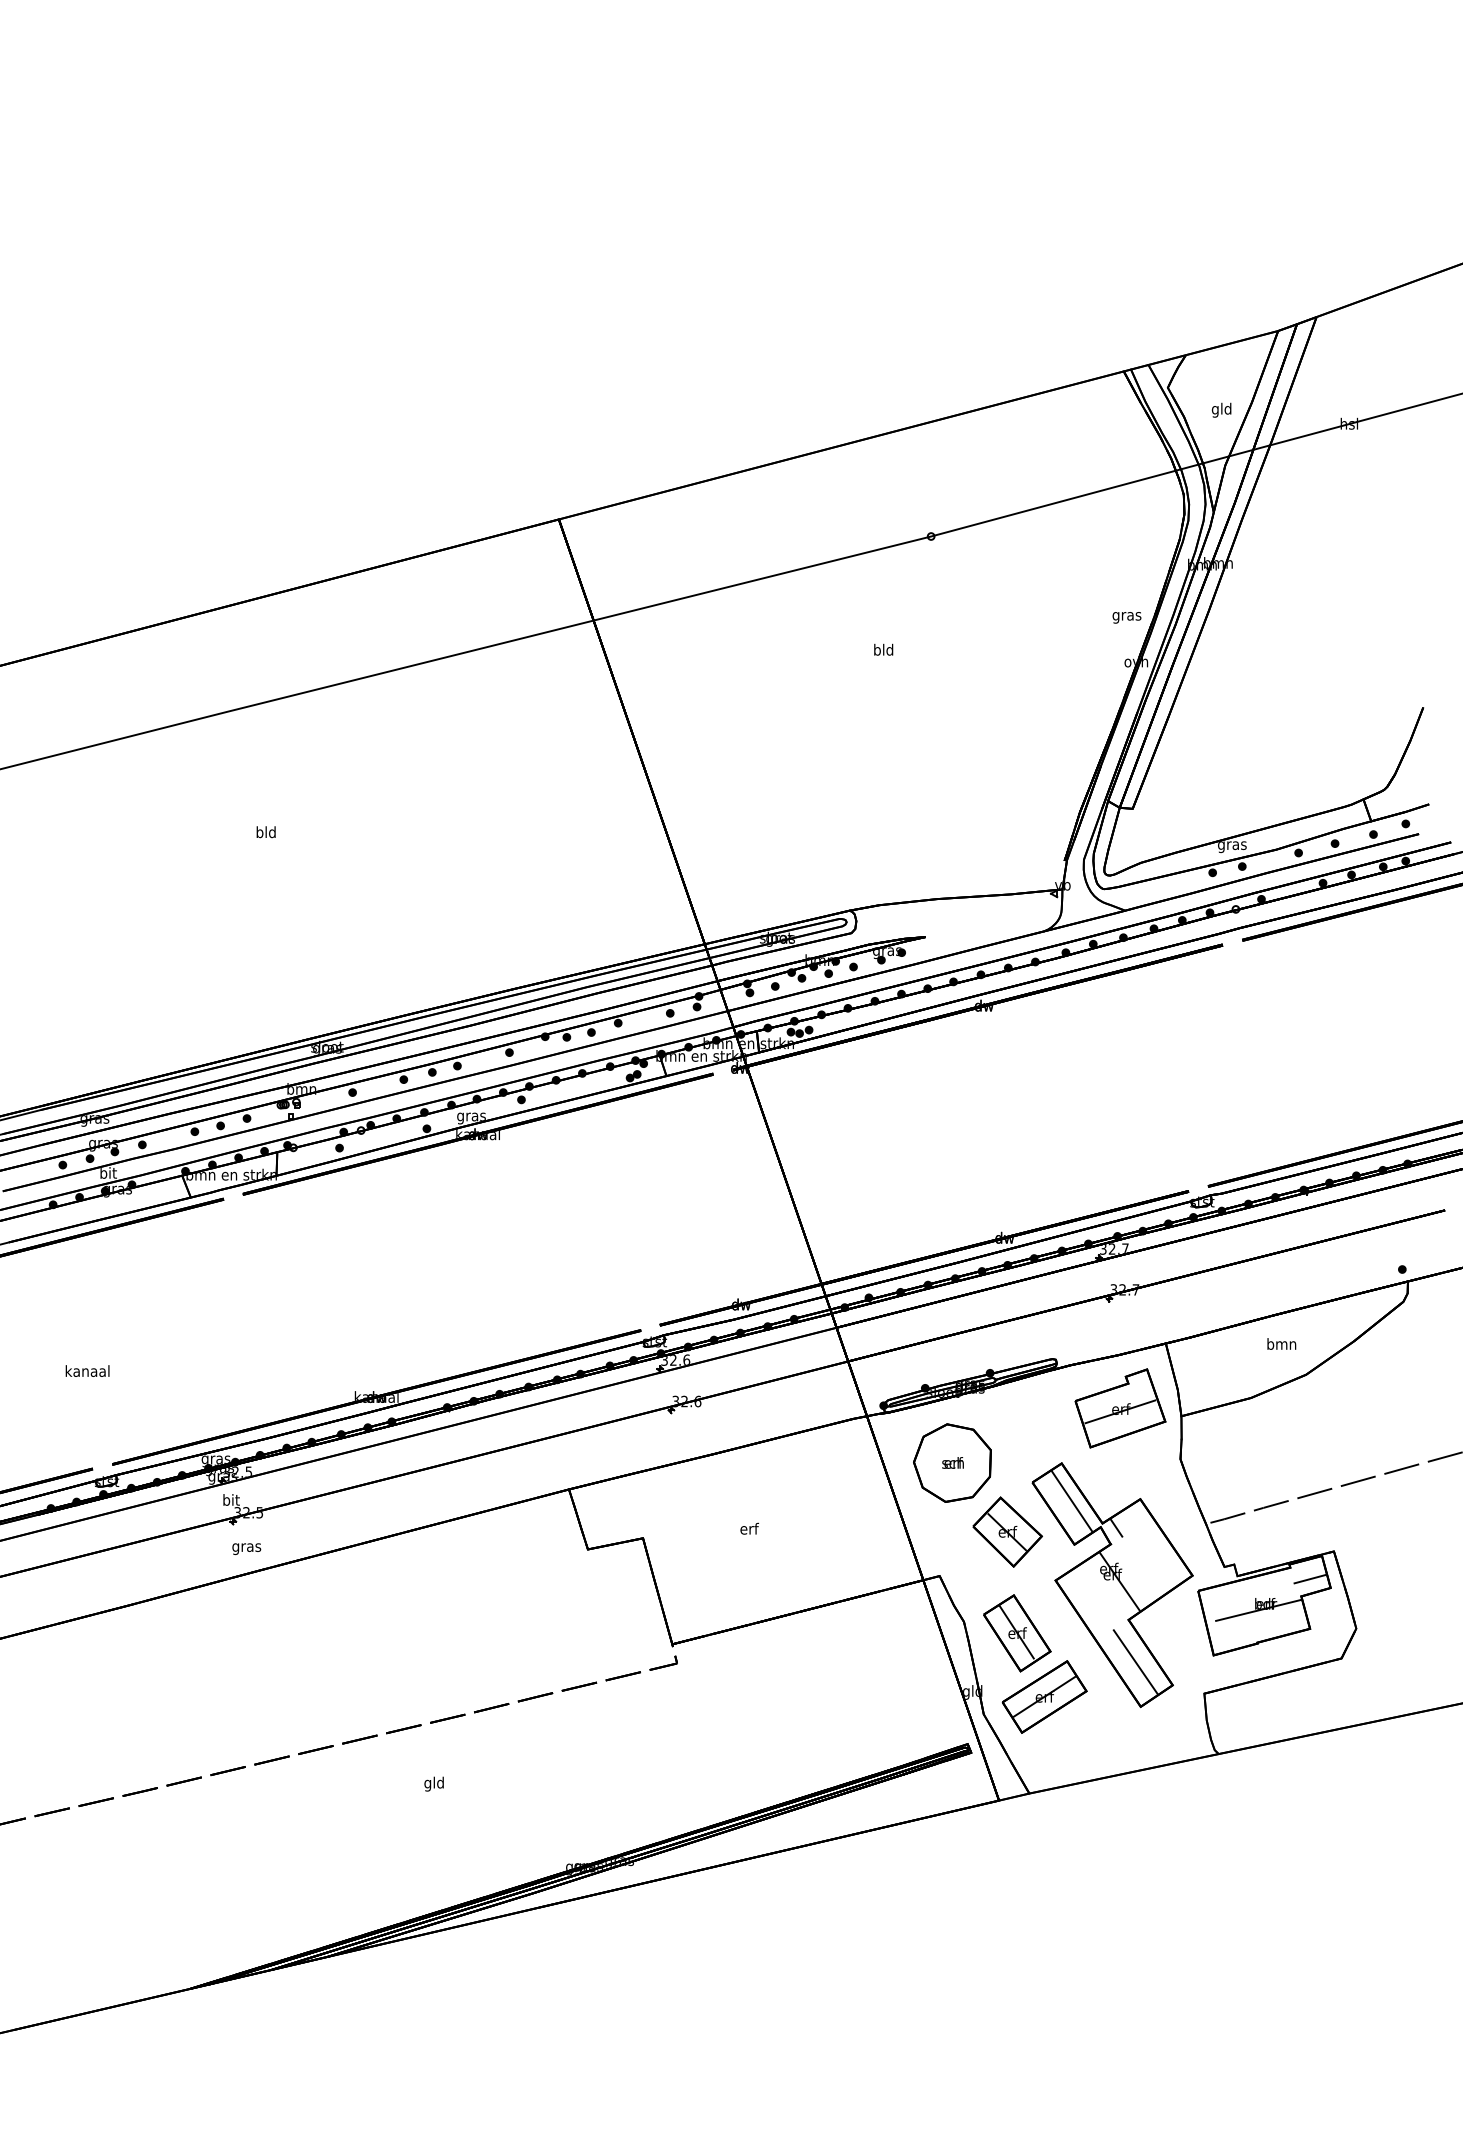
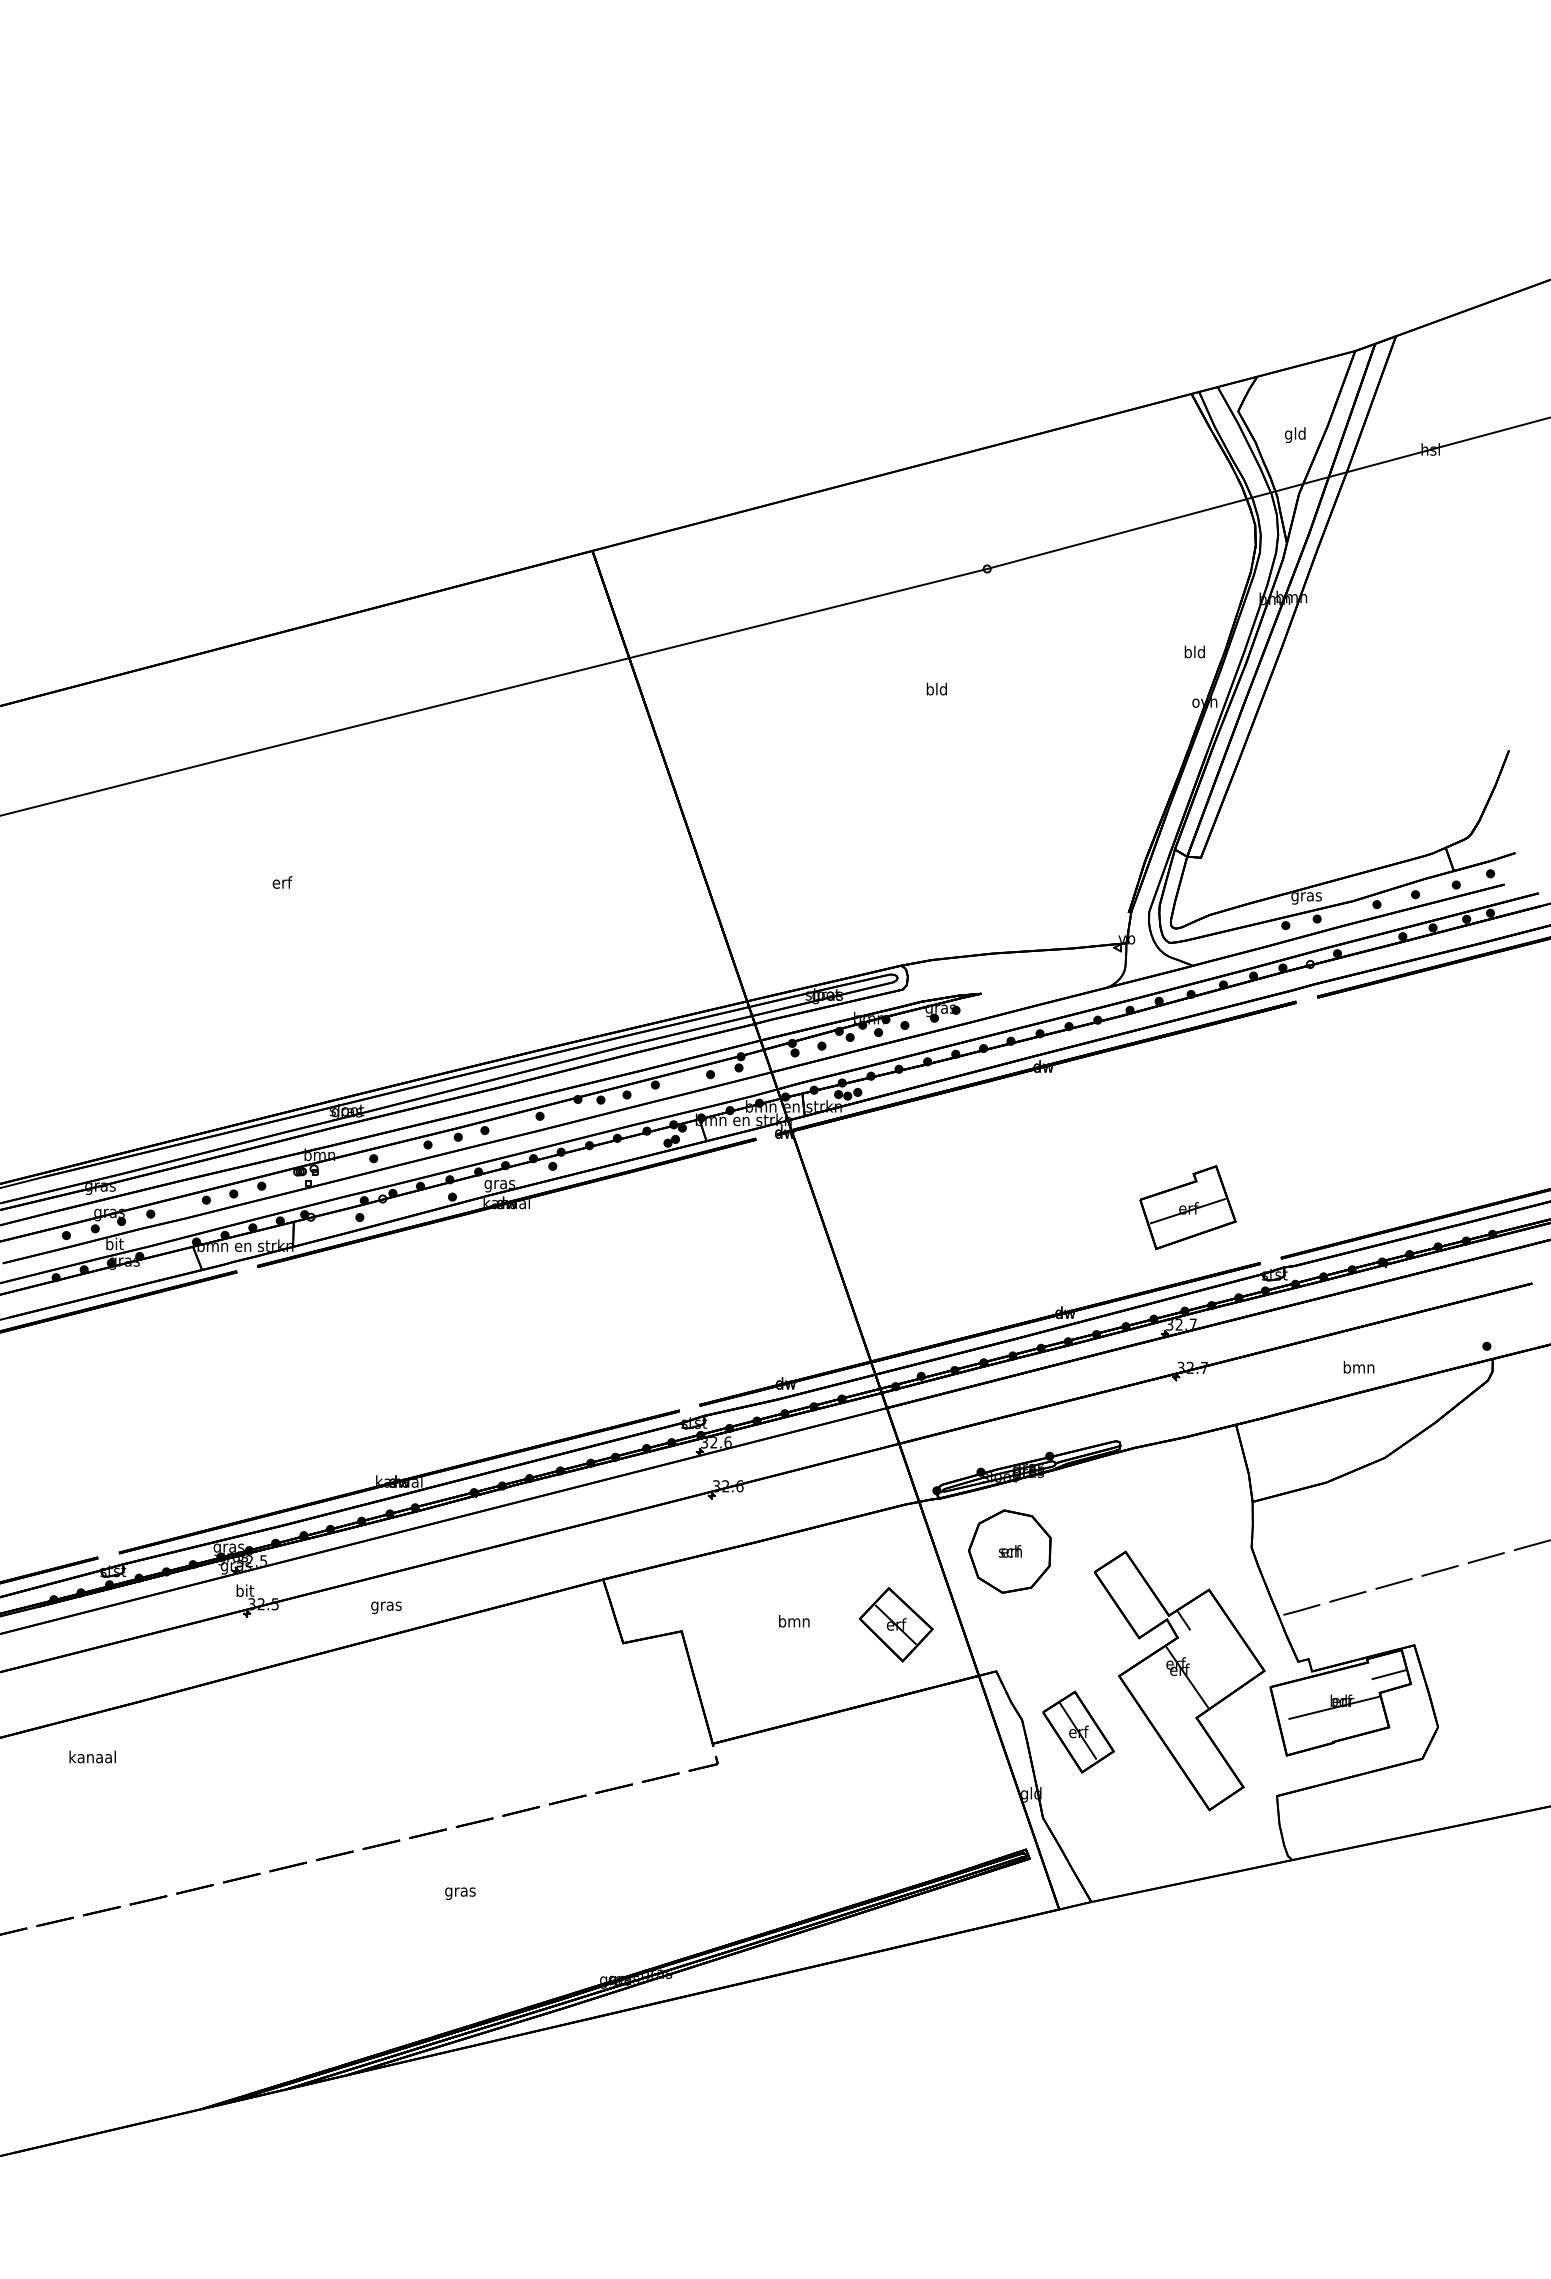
text: (1126, 616) -> (1194, 653), gras -> bld
text: (266, 832) -> (282, 882), bld -> erf
text: (1281, 1344) -> (1358, 1367), moved
text: (87, 1370) -> (92, 1756), moved
part: (1120, 1408) -> (1187, 1207), moved
line: (1071, 1501) -> (1136, 1592), removed
text: (749, 1529) -> (794, 1621), erf -> bmn
part: (1007, 1531) -> (896, 1624), moved
text: (246, 1548) -> (386, 1607), moved
line: (1135, 1661) -> (1203, 1762), removed
part: (1044, 1696) -> (1107, 1799), removed
text: (434, 1783) -> (460, 1891), gld -> gras

